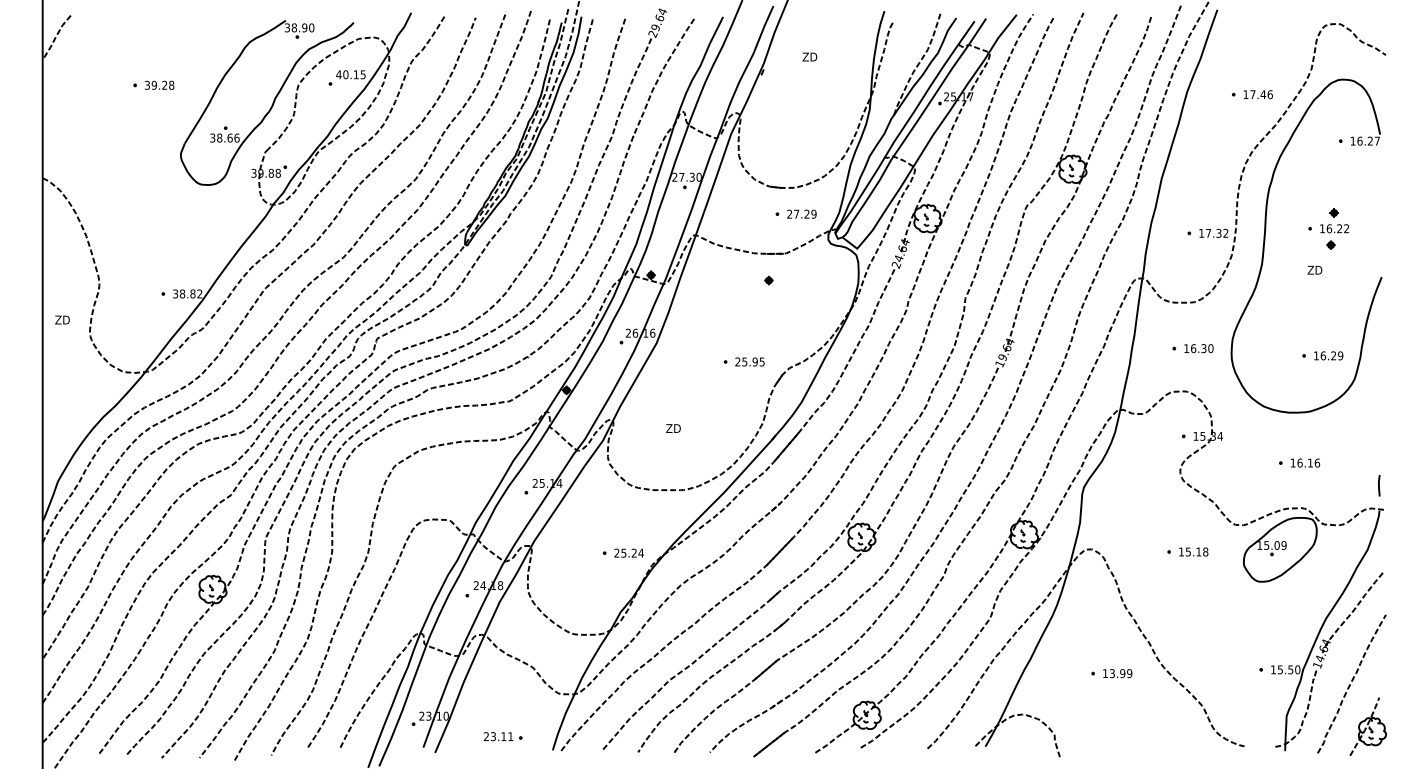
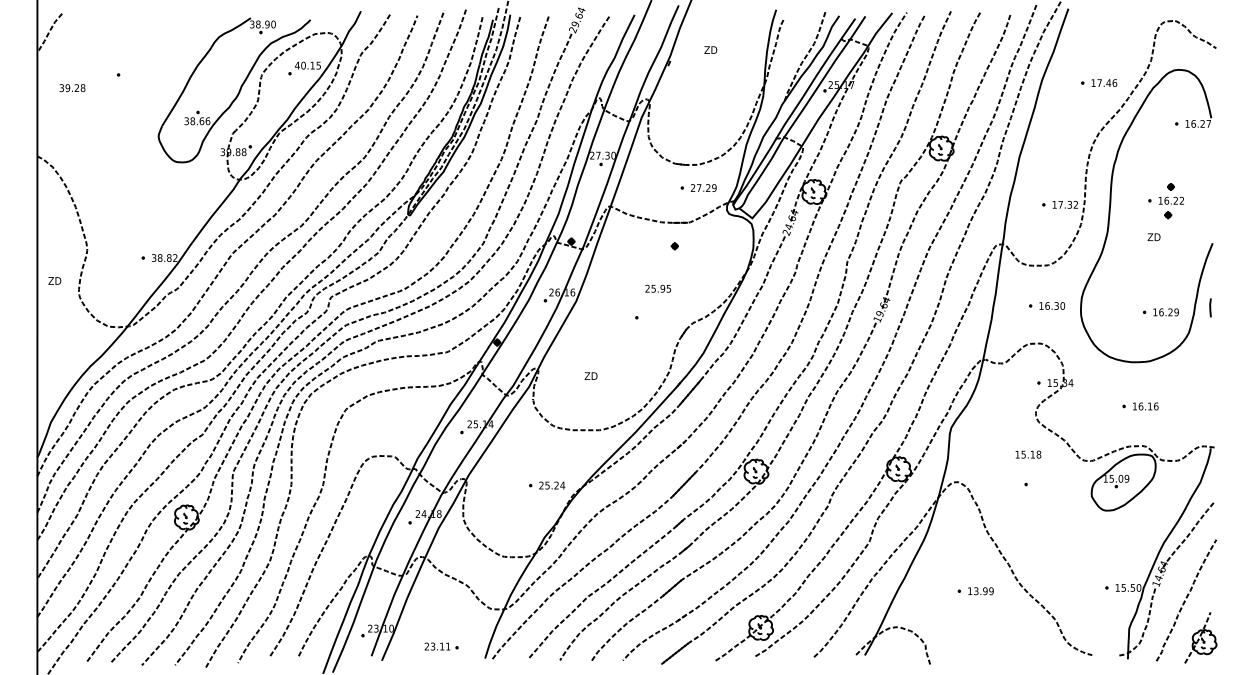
text: (159, 84) -> (72, 87), moved
text: (749, 361) -> (657, 288), moved
line: (1379, 485) -> (1210, 307), moved
text: (1193, 551) -> (1028, 454), moved

